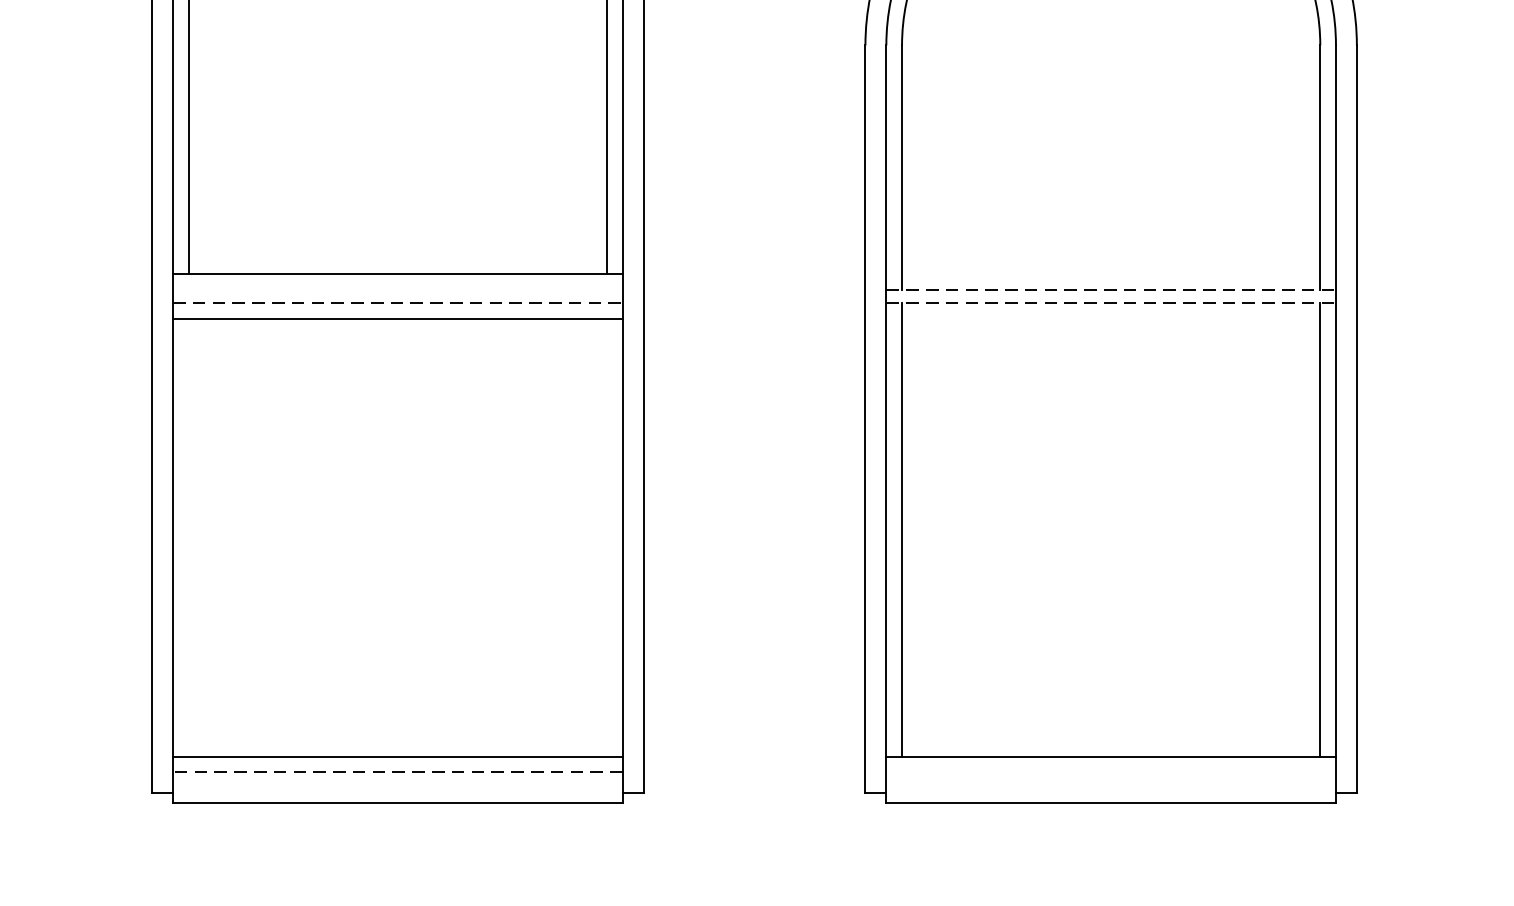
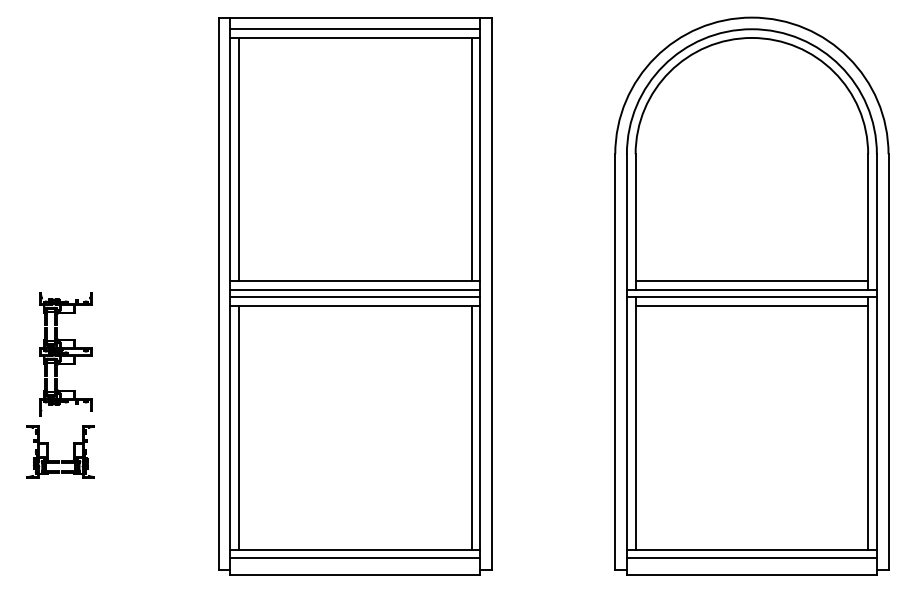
line: (1110, 274) -> (751, 281), added
line: (398, 290) -> (355, 290), added
line: (1110, 290) -> (751, 290), dashed -> solid
line: (398, 303) -> (355, 297), dashed -> solid
line: (1110, 303) -> (751, 297), dashed -> solid
line: (1110, 319) -> (751, 306), added
line: (189, 536) -> (239, 427), added
line: (606, 536) -> (471, 427), added
line: (398, 772) -> (355, 558), dashed -> solid
line: (1110, 772) -> (751, 558), added

